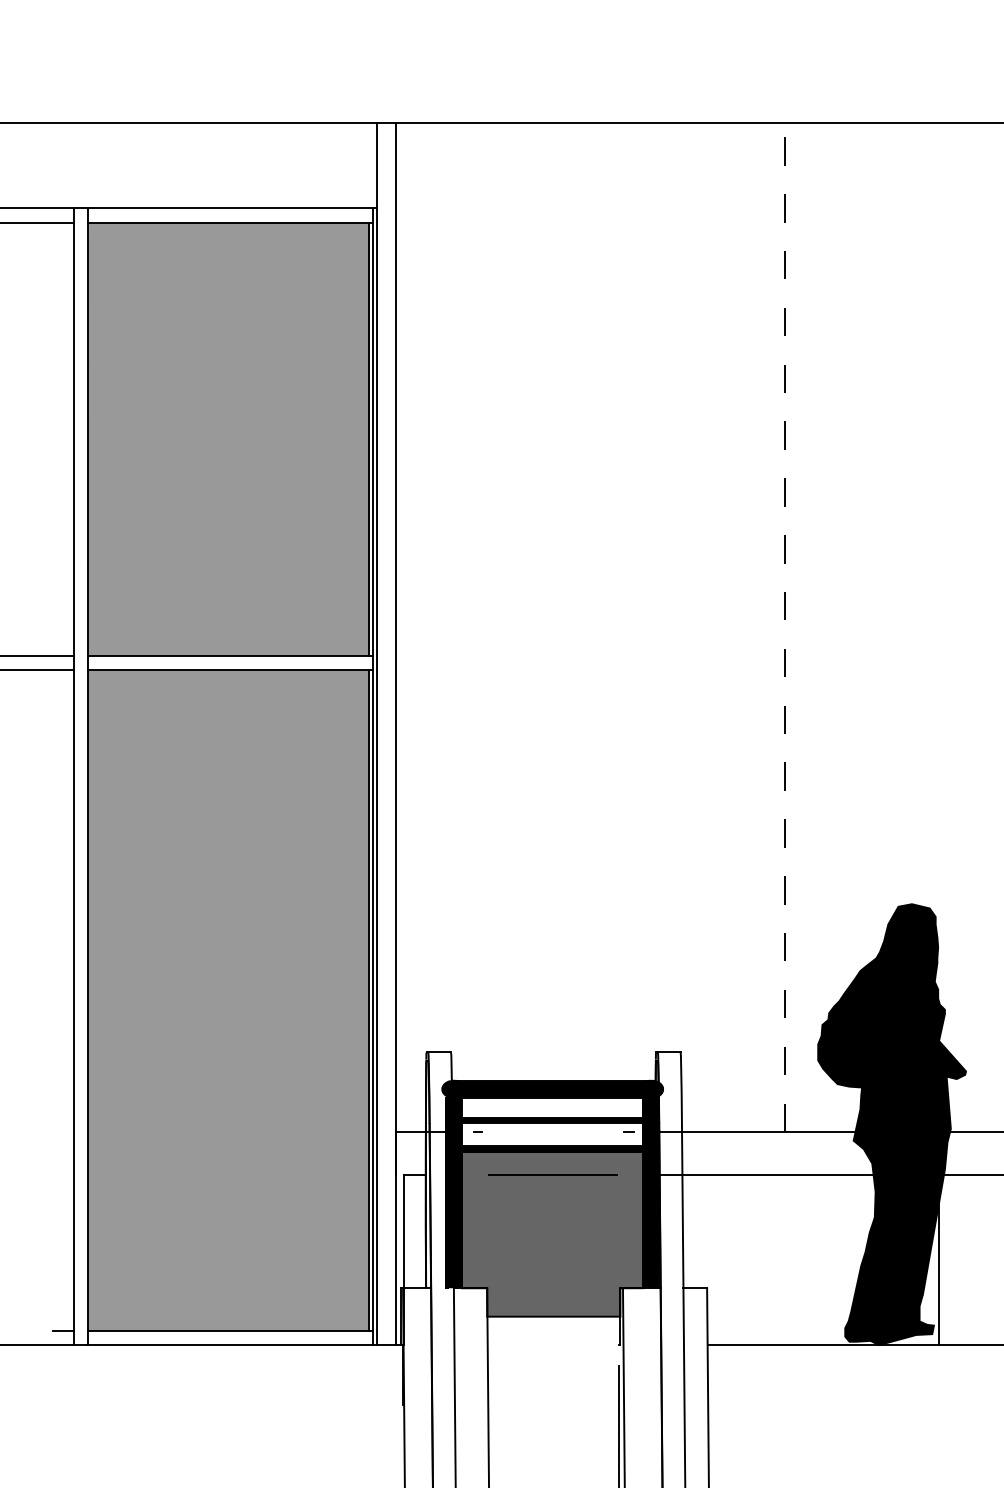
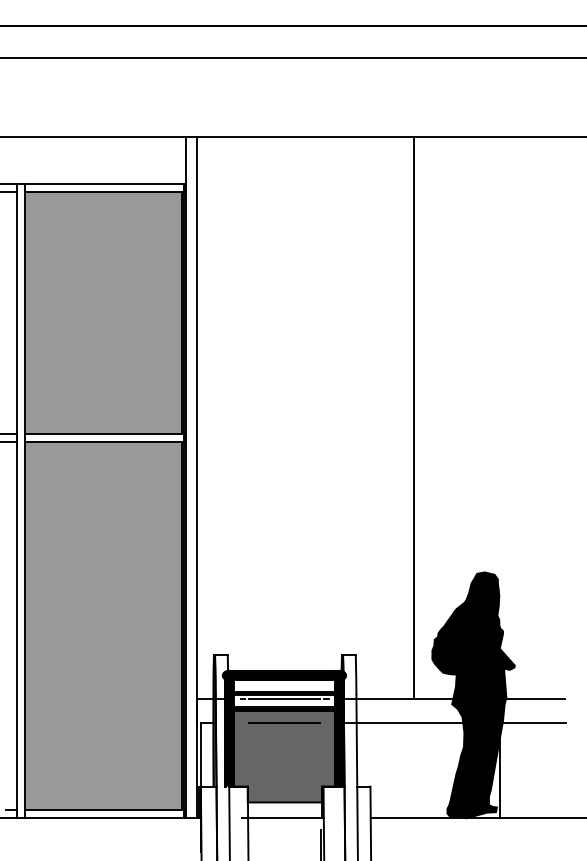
line: (784, 626) -> (413, 417), dashed -> solid
line: (552, 1132) -> (284, 699), added
line: (549, 1345) -> (282, 818), added

